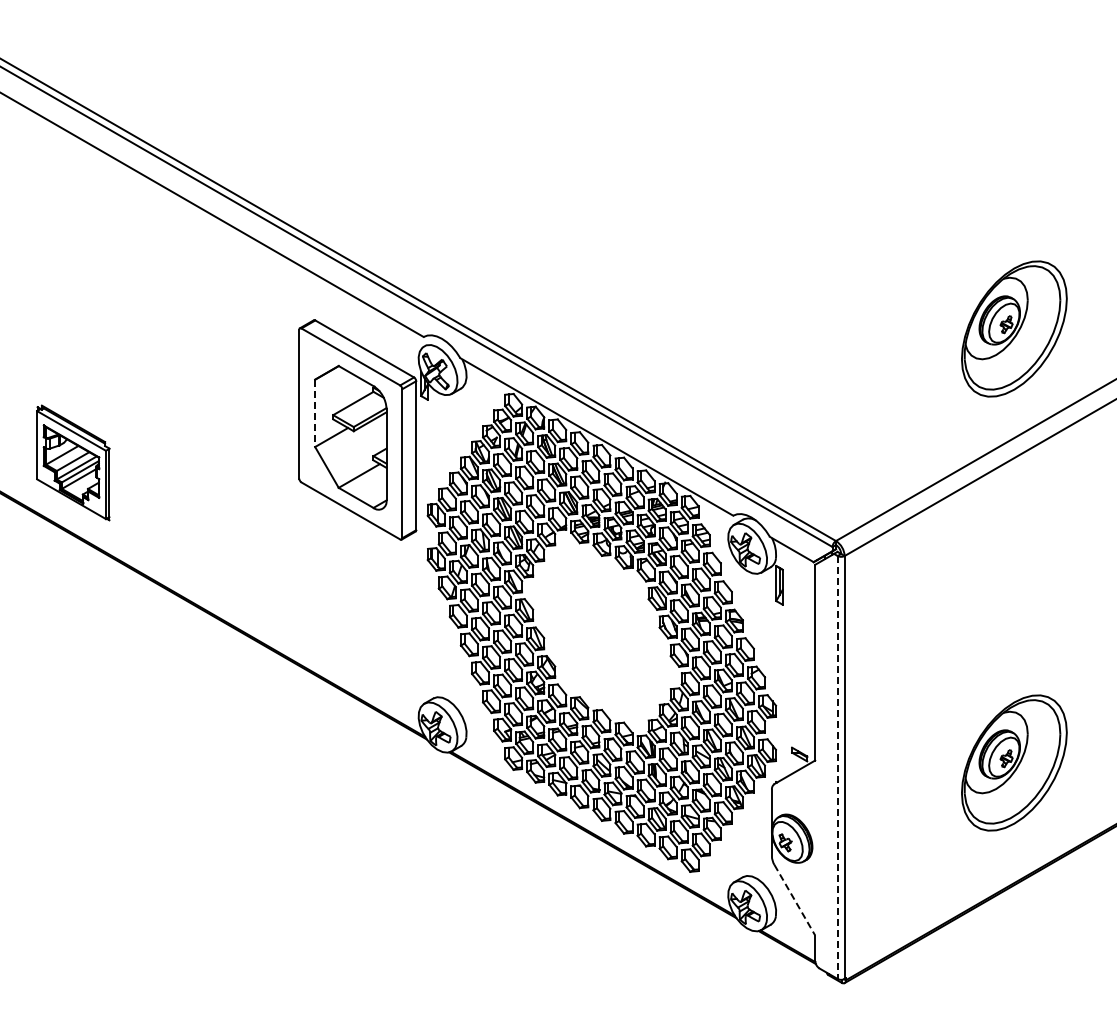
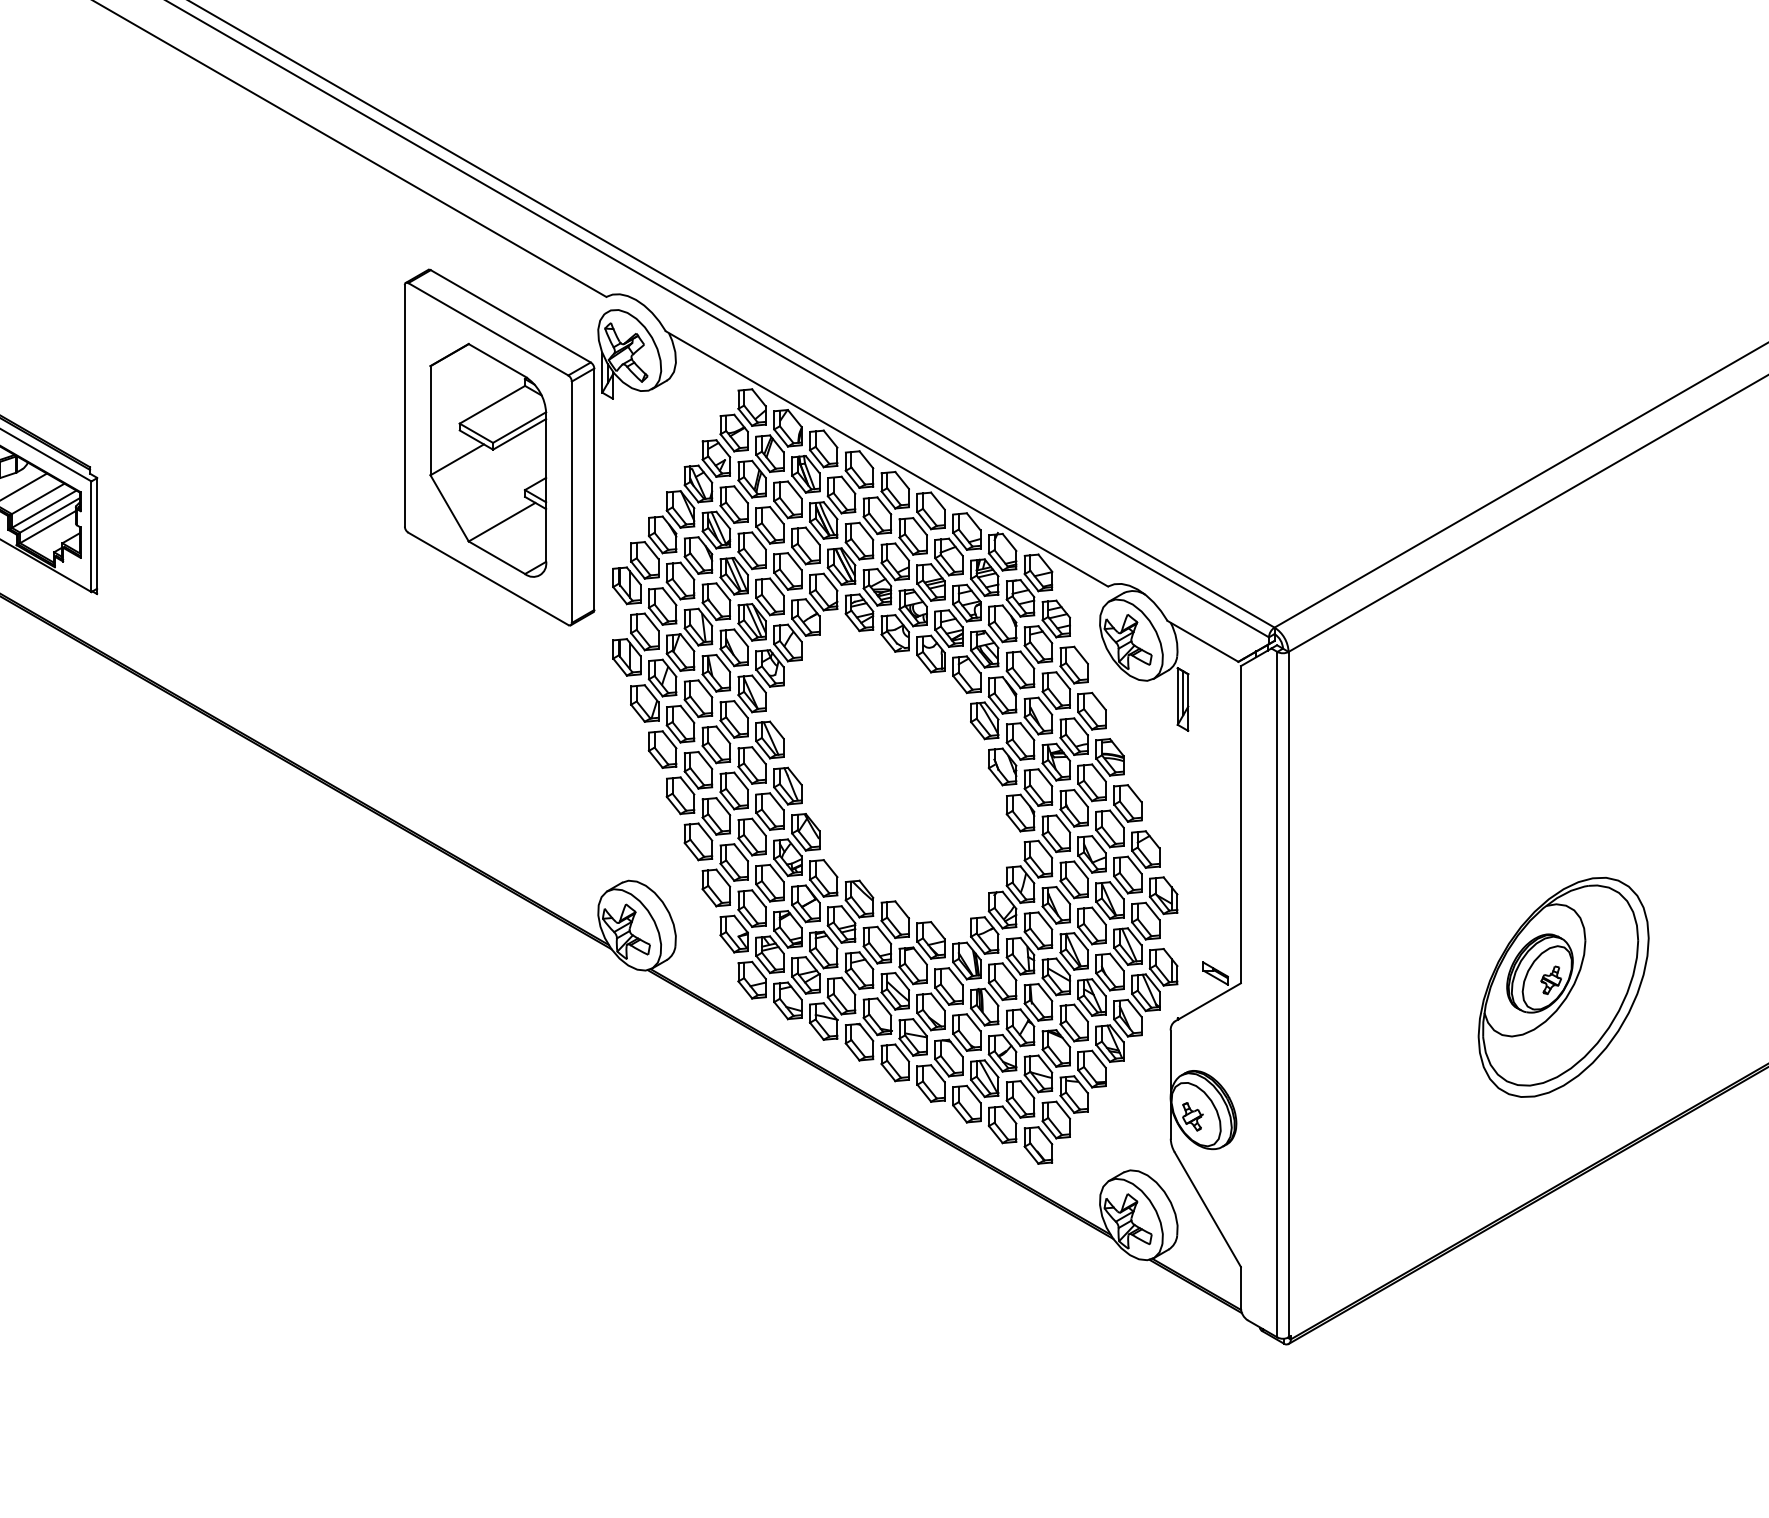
part: (1014, 328) -> (1563, 283), removed
line: (315, 413) -> (431, 420), dashed -> solid
line: (837, 768) -> (1277, 996), dashed -> solid
line: (794, 900) -> (1207, 1210), dashed -> solid

